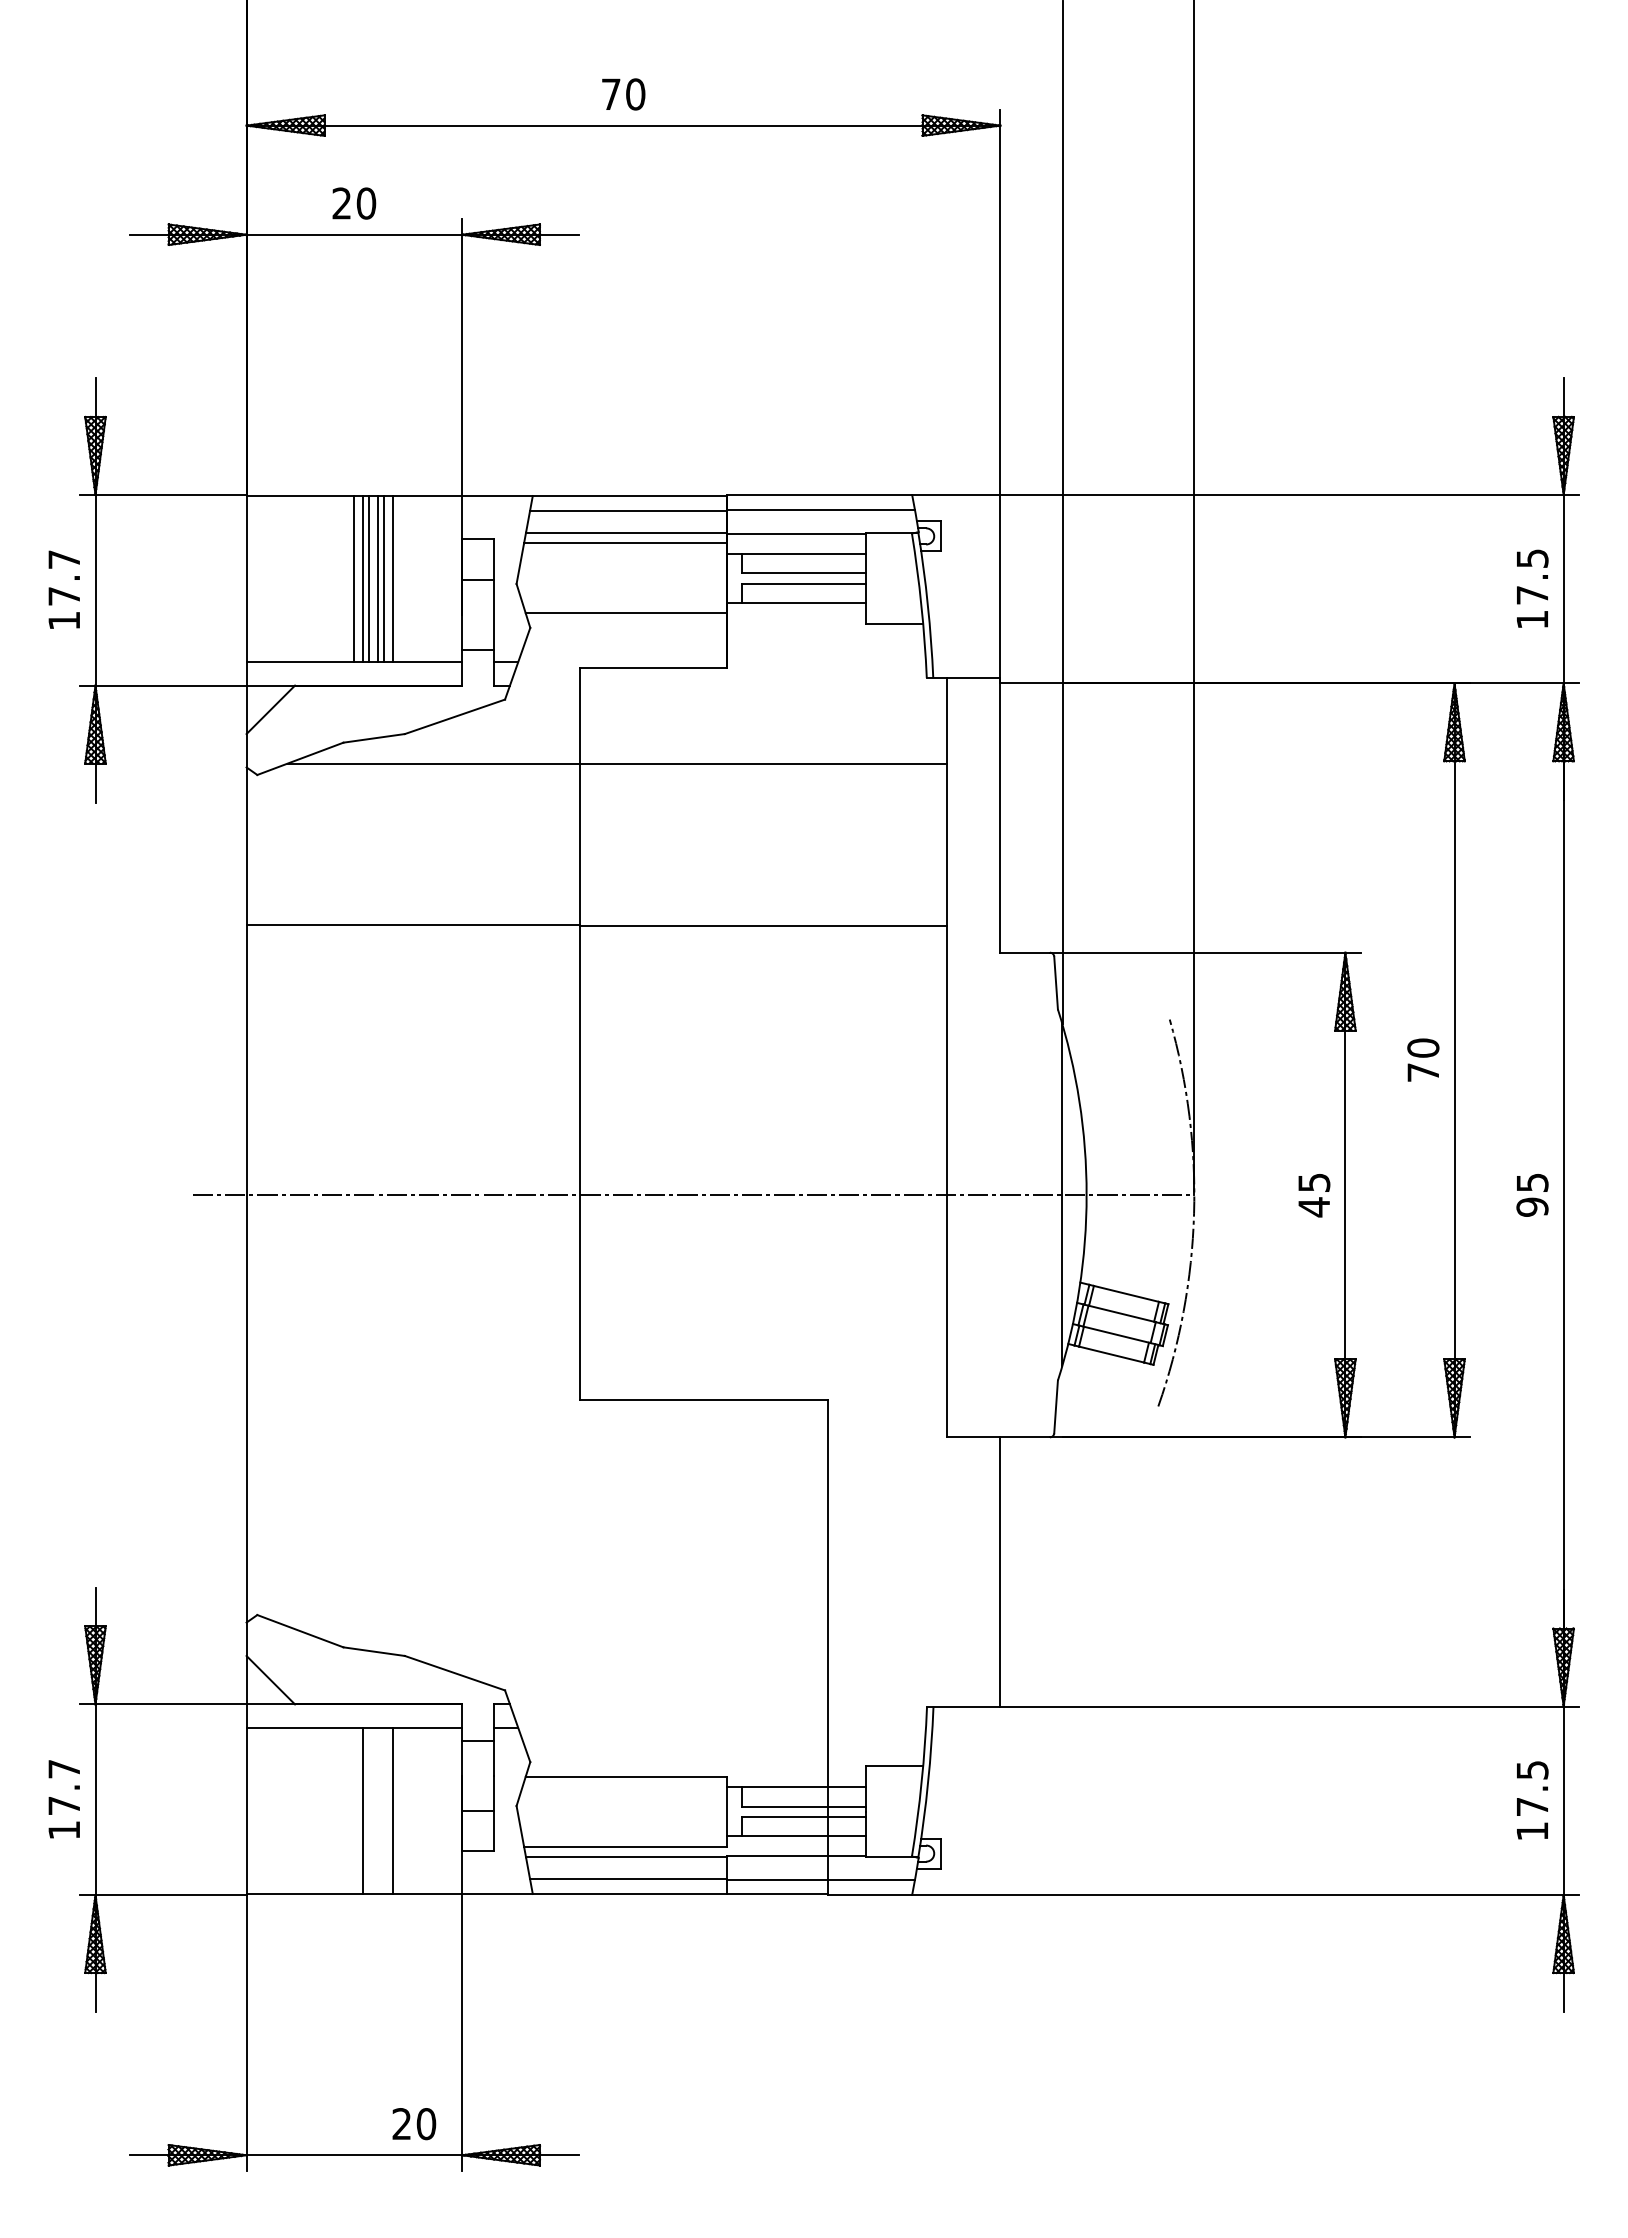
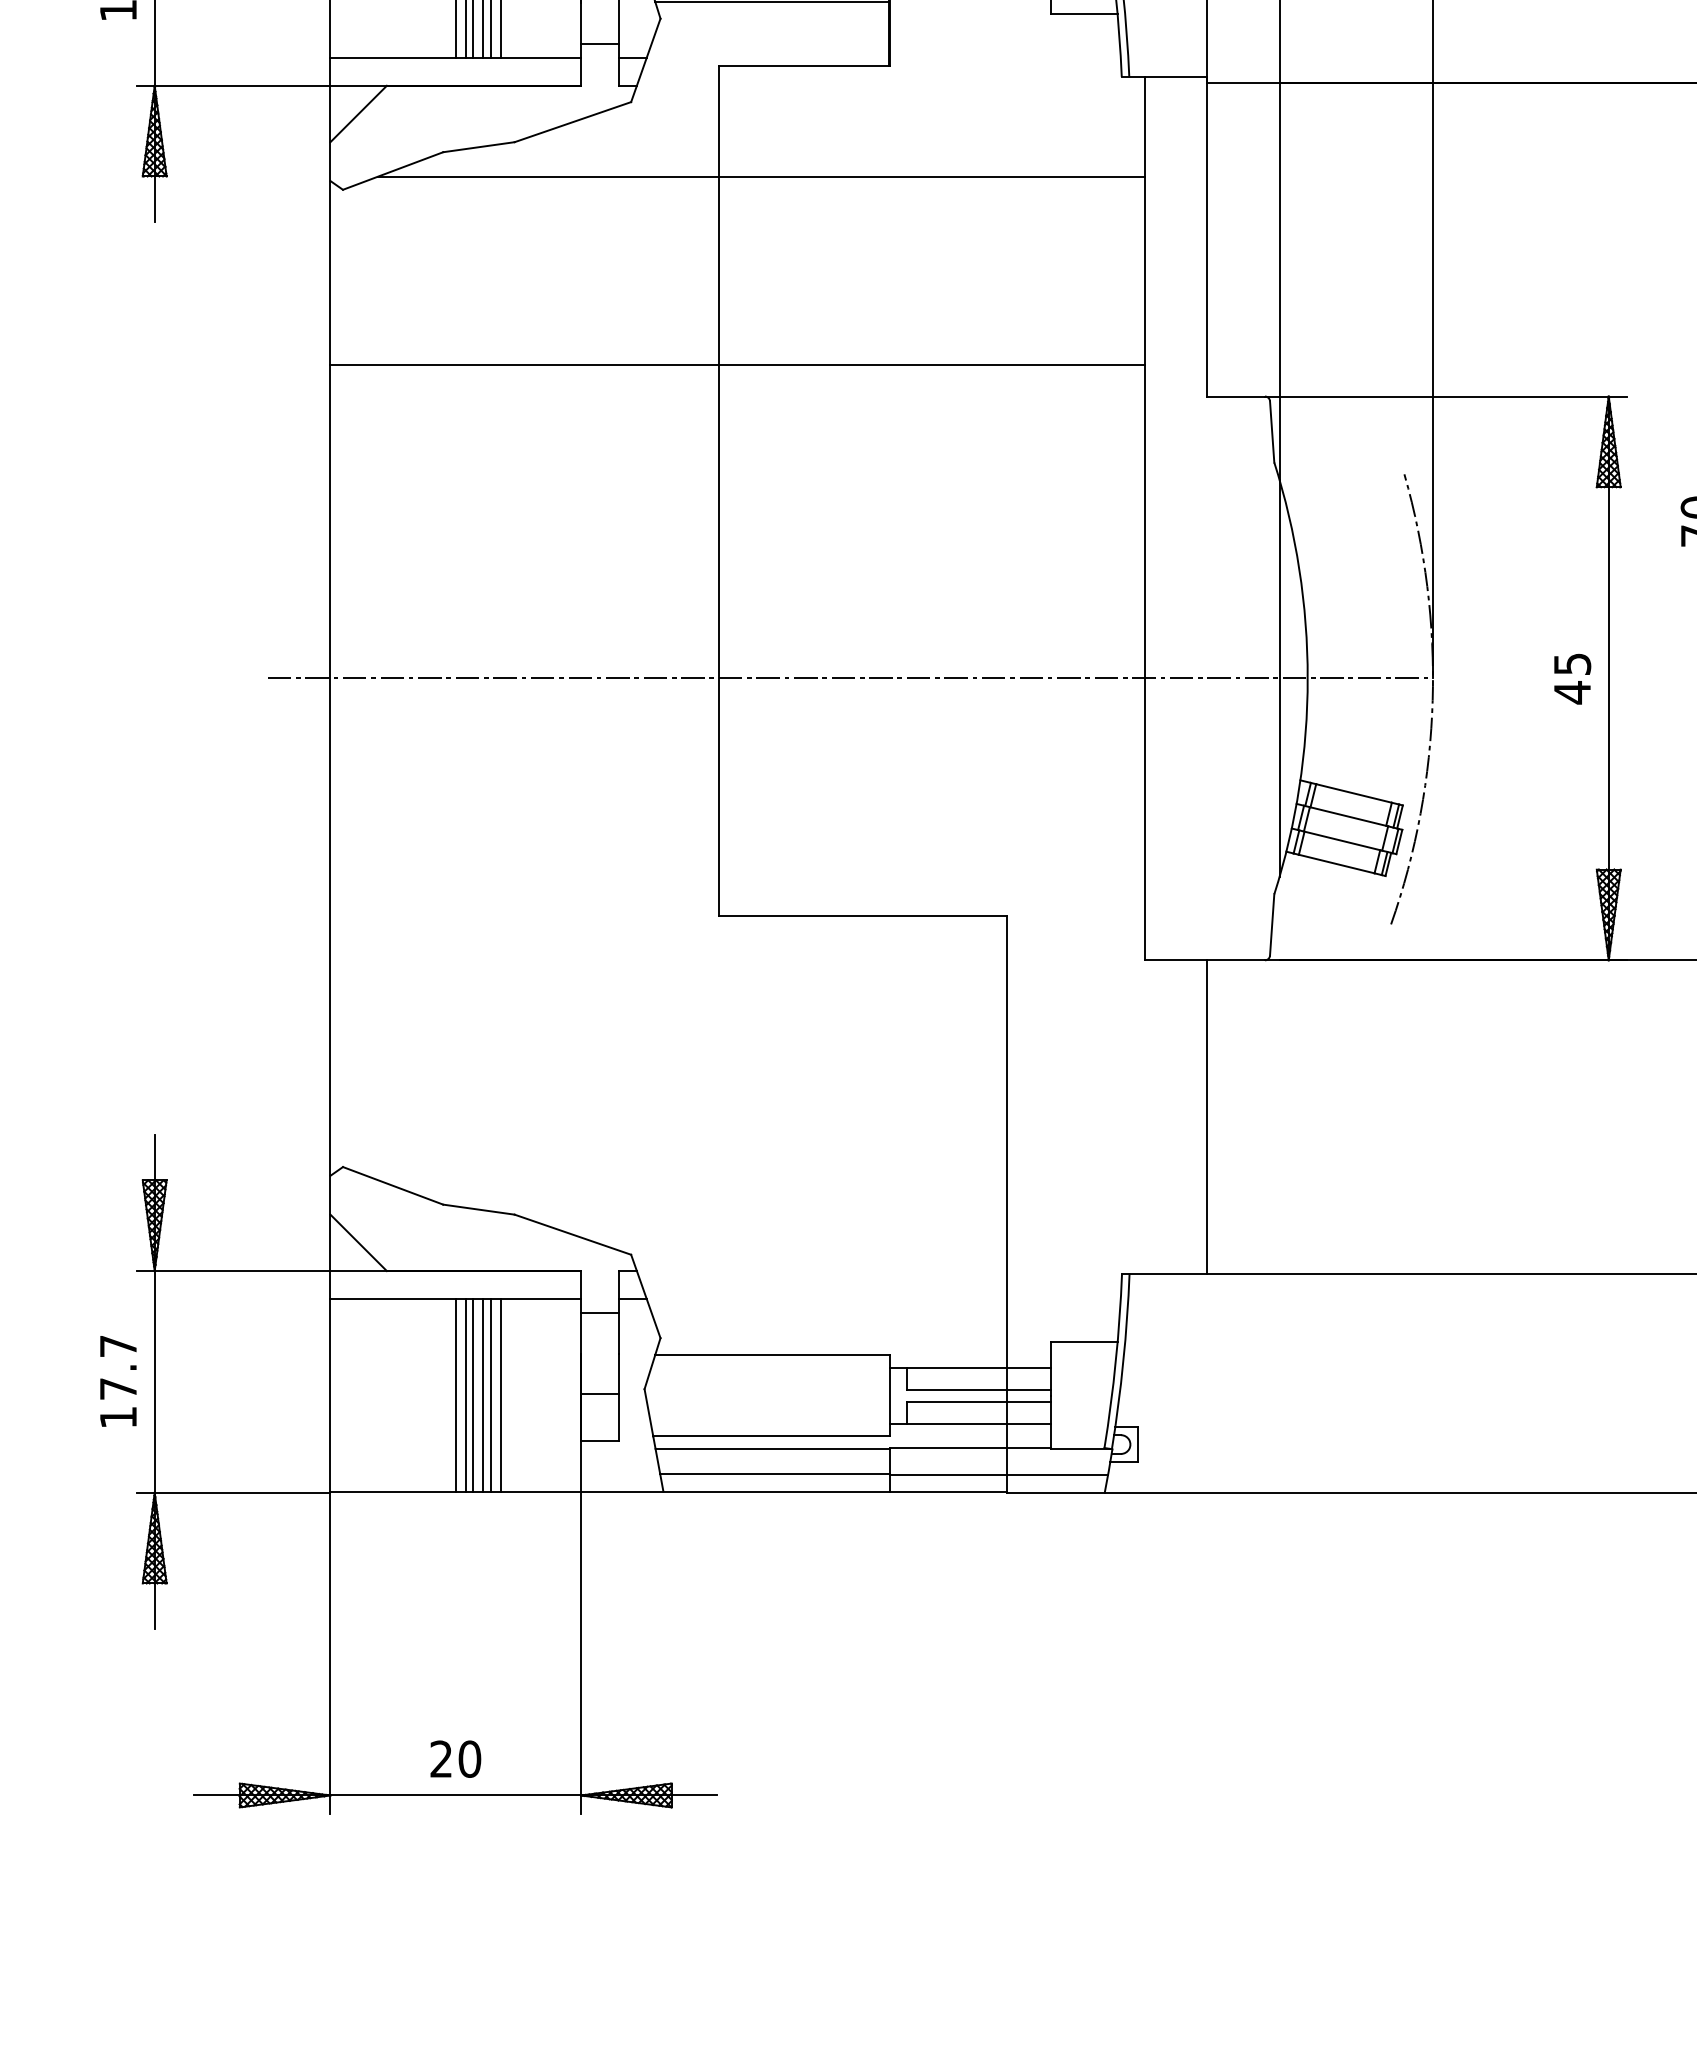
line: (354, 1810) -> (456, 1394), added
line: (369, 1810) -> (473, 1394), added
line: (377, 1810) -> (482, 1394), added
line: (384, 1810) -> (490, 1394), added
text: (414, 2124) -> (456, 1759), moved

